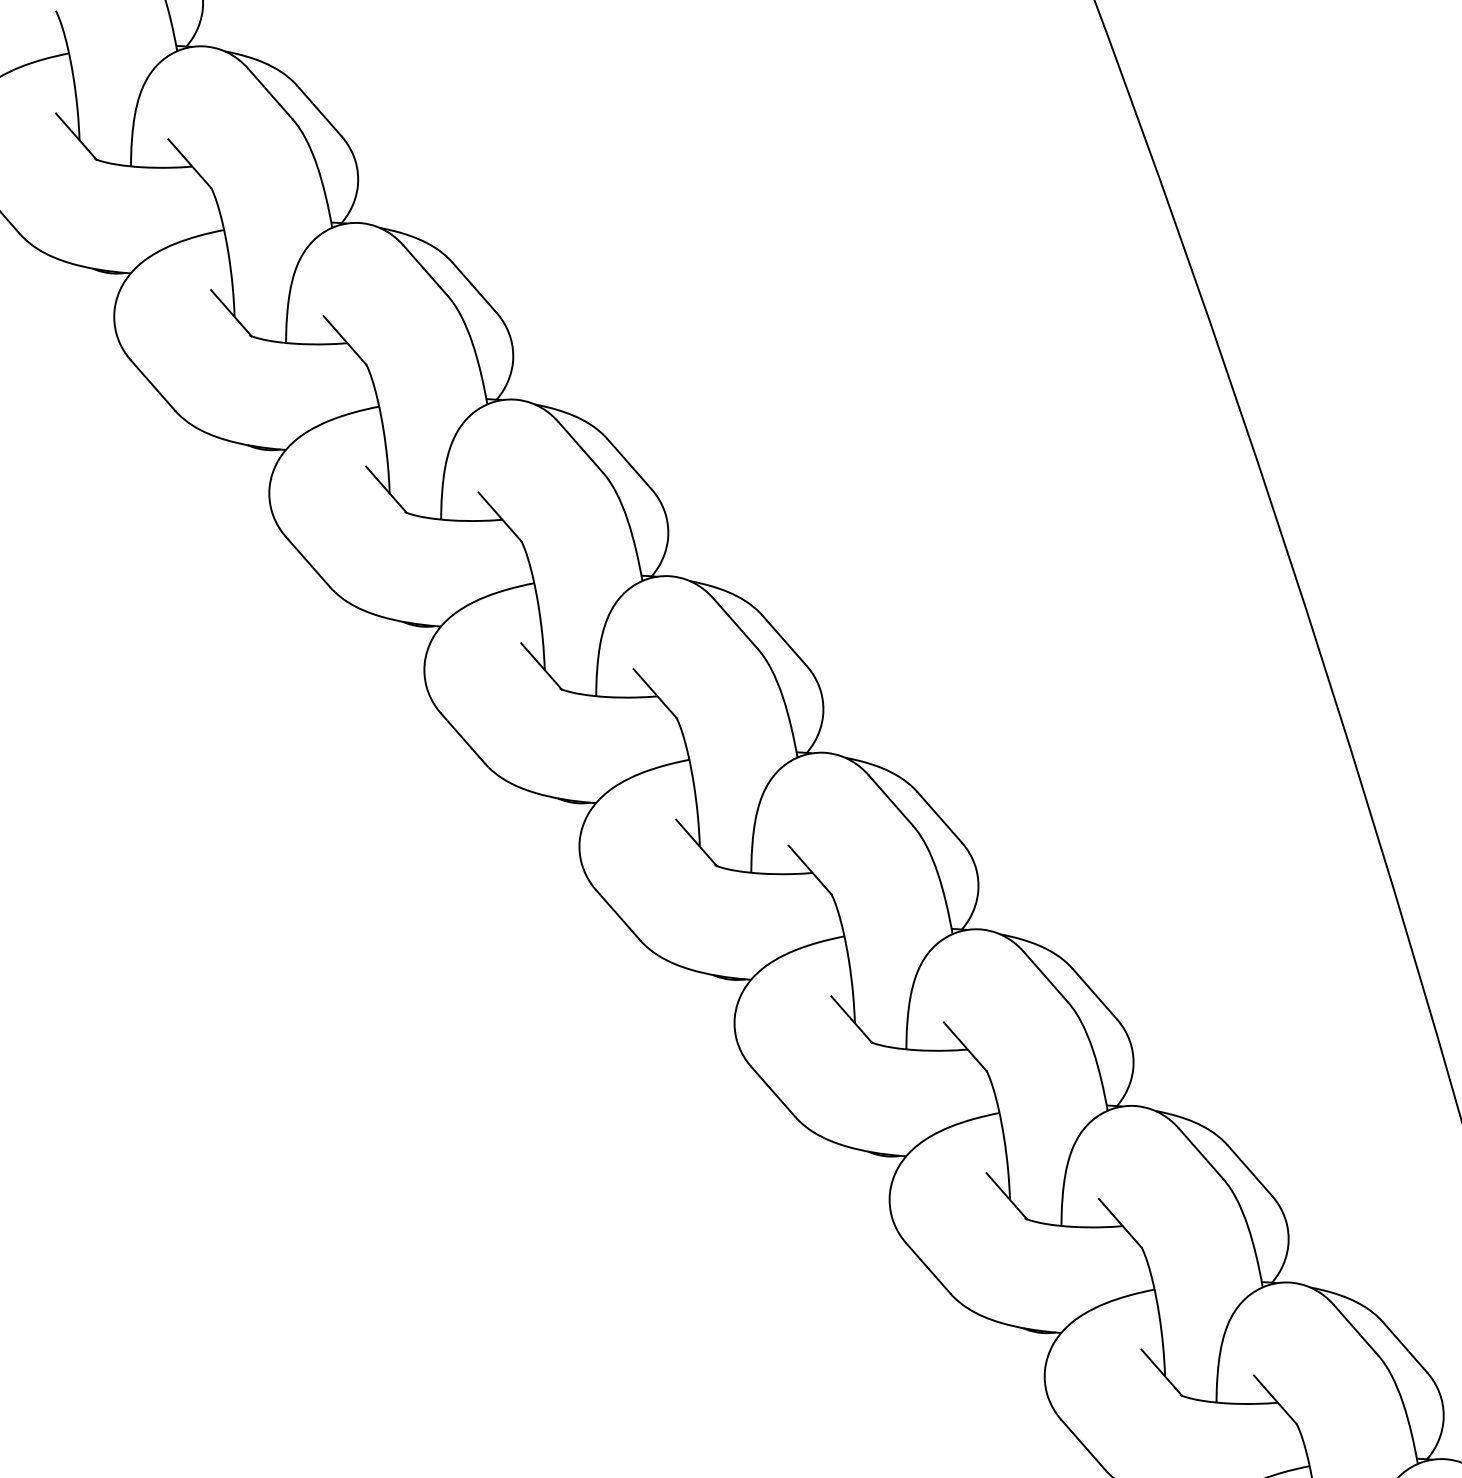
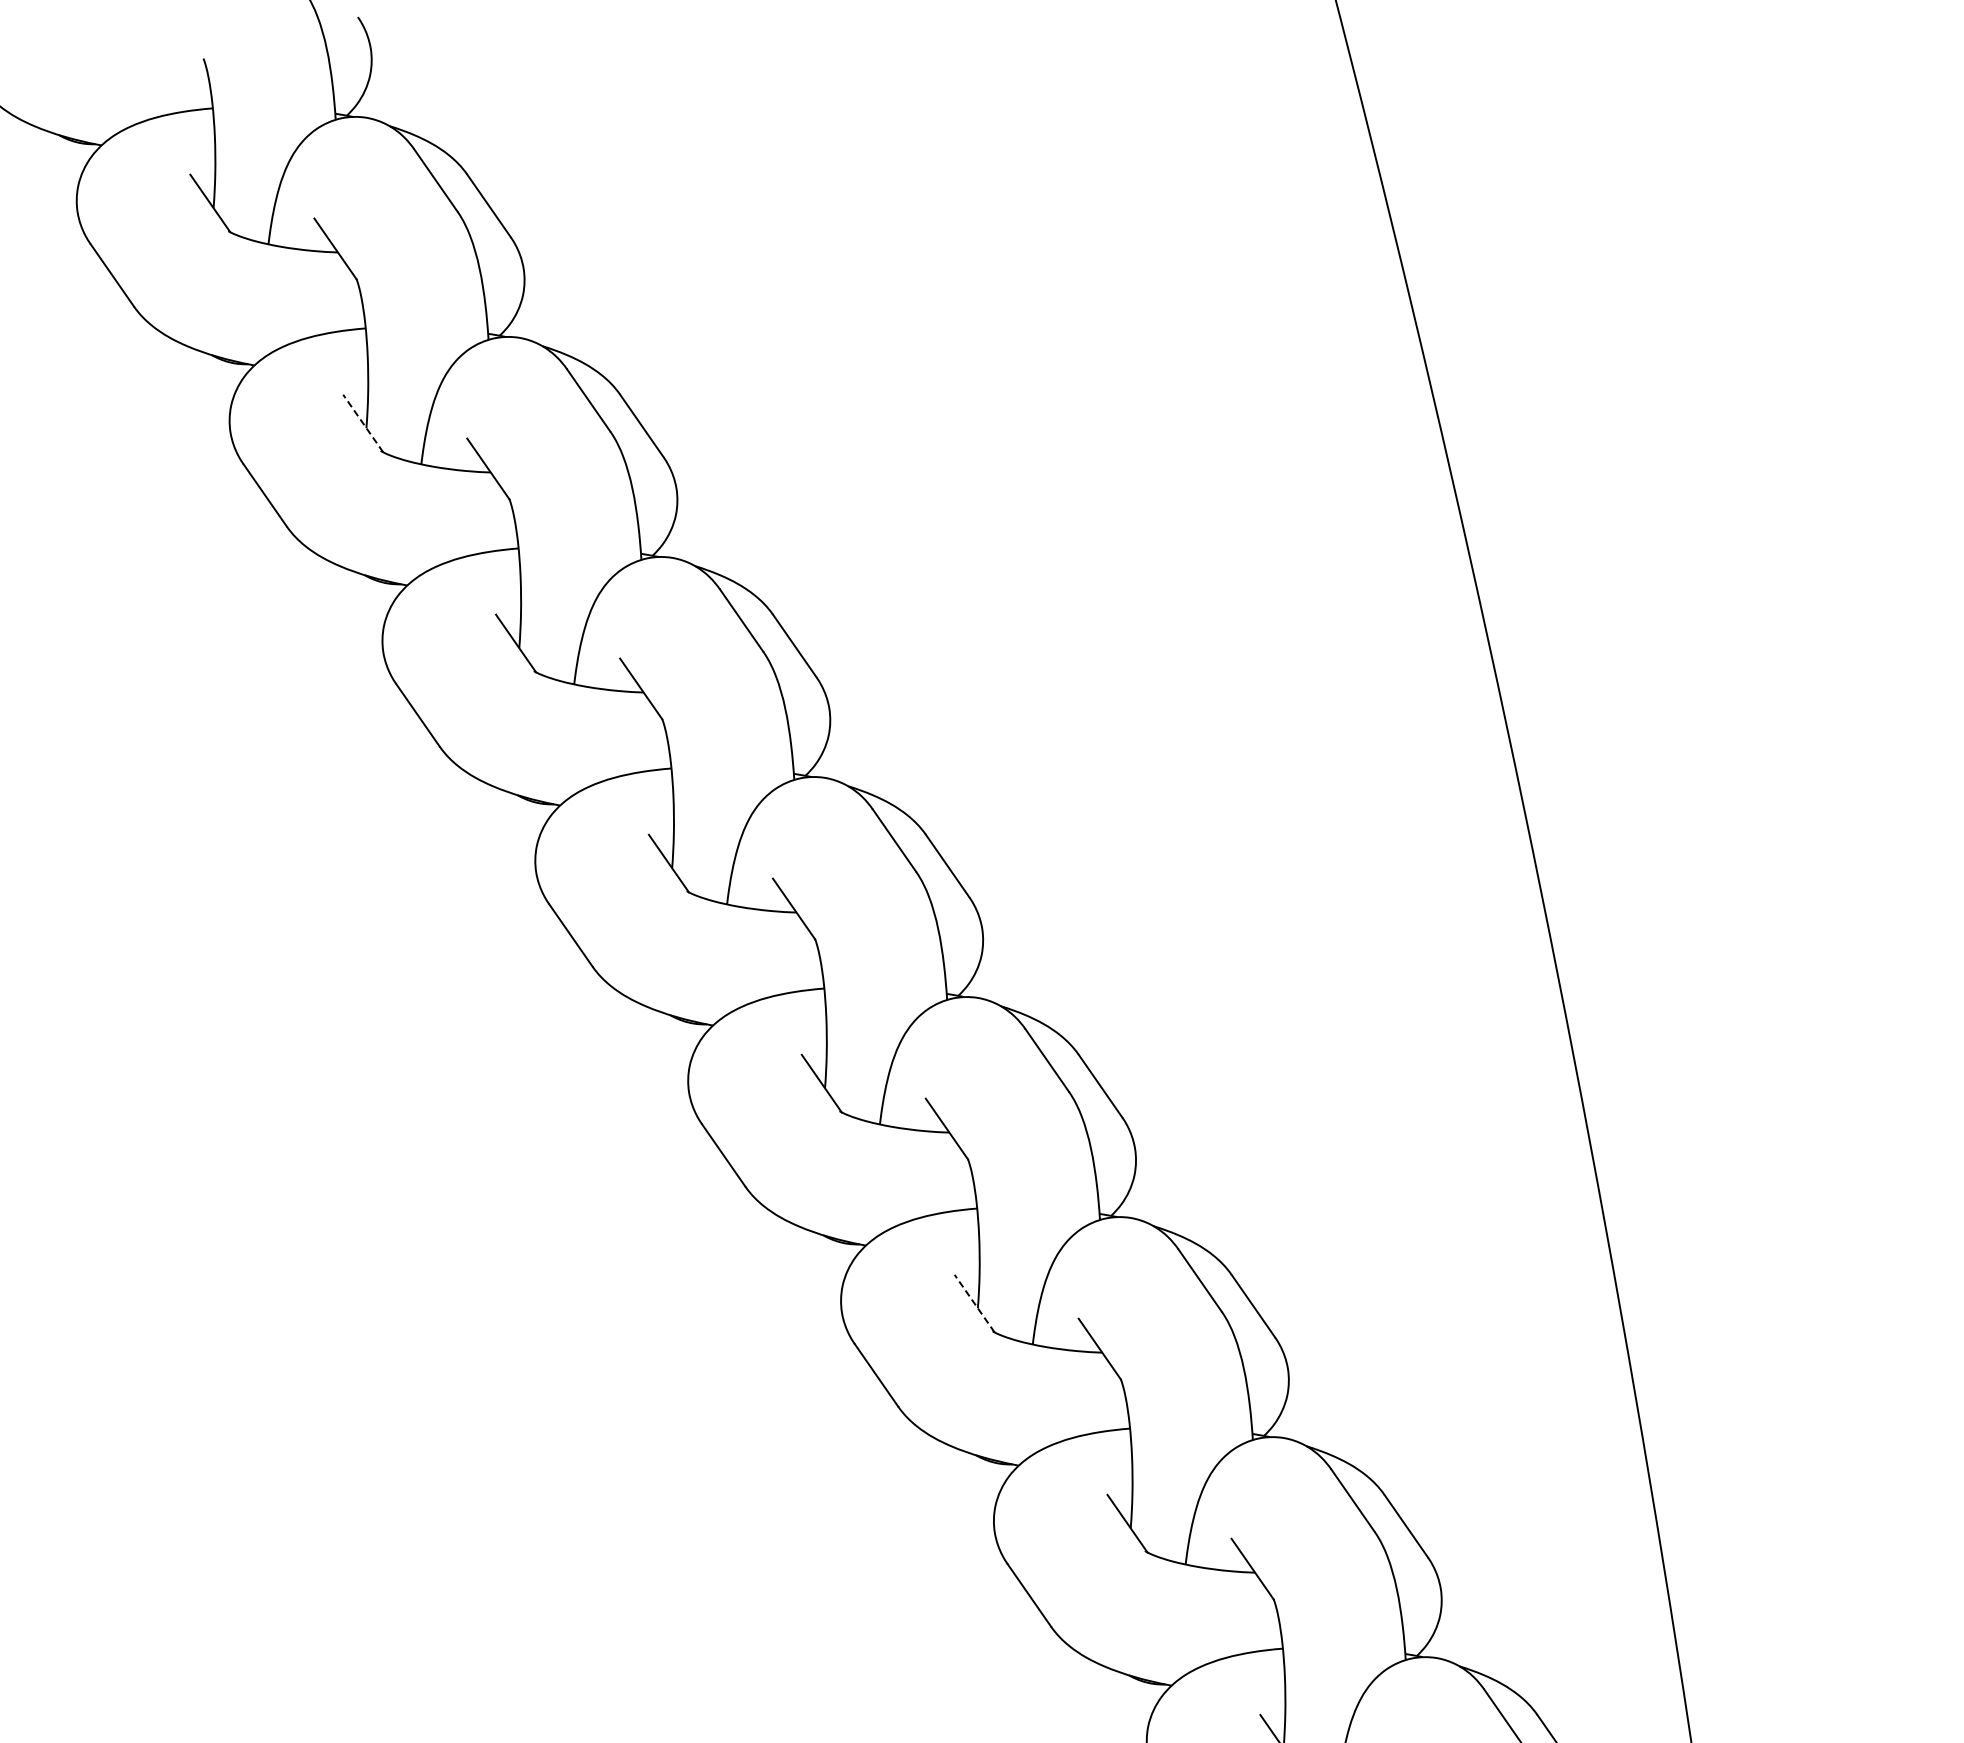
line: (230, 313) -> (362, 423), solid -> dashed
line: (851, 1019) -> (974, 1303), solid -> dashed

